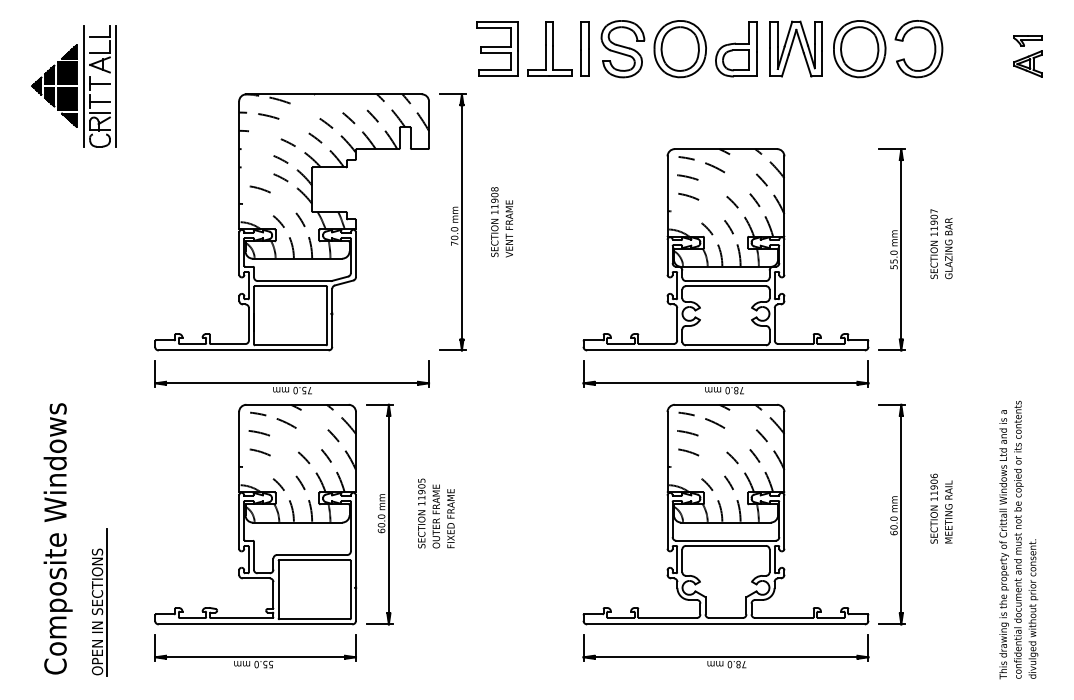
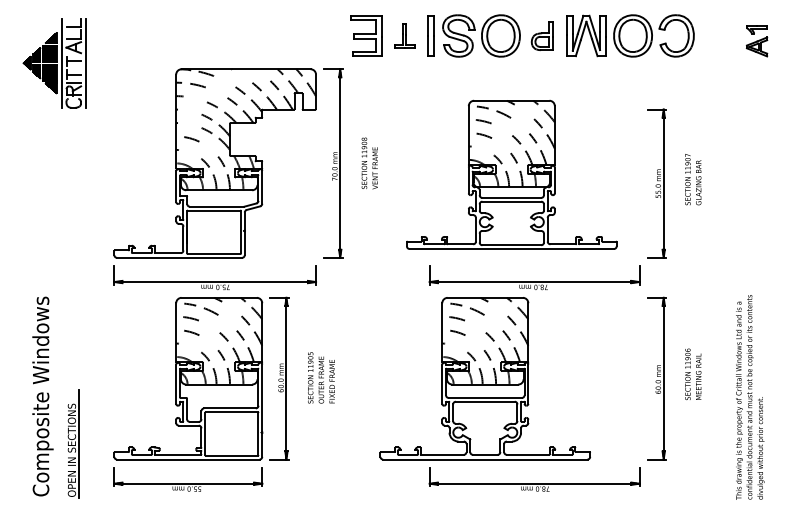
part: (549, 48) -> (404, 35), size x0.6
part: (736, 49) -> (542, 36), size x0.7
part: (725, 249) -> (511, 174), moved
part: (725, 514) -> (484, 378), moved

